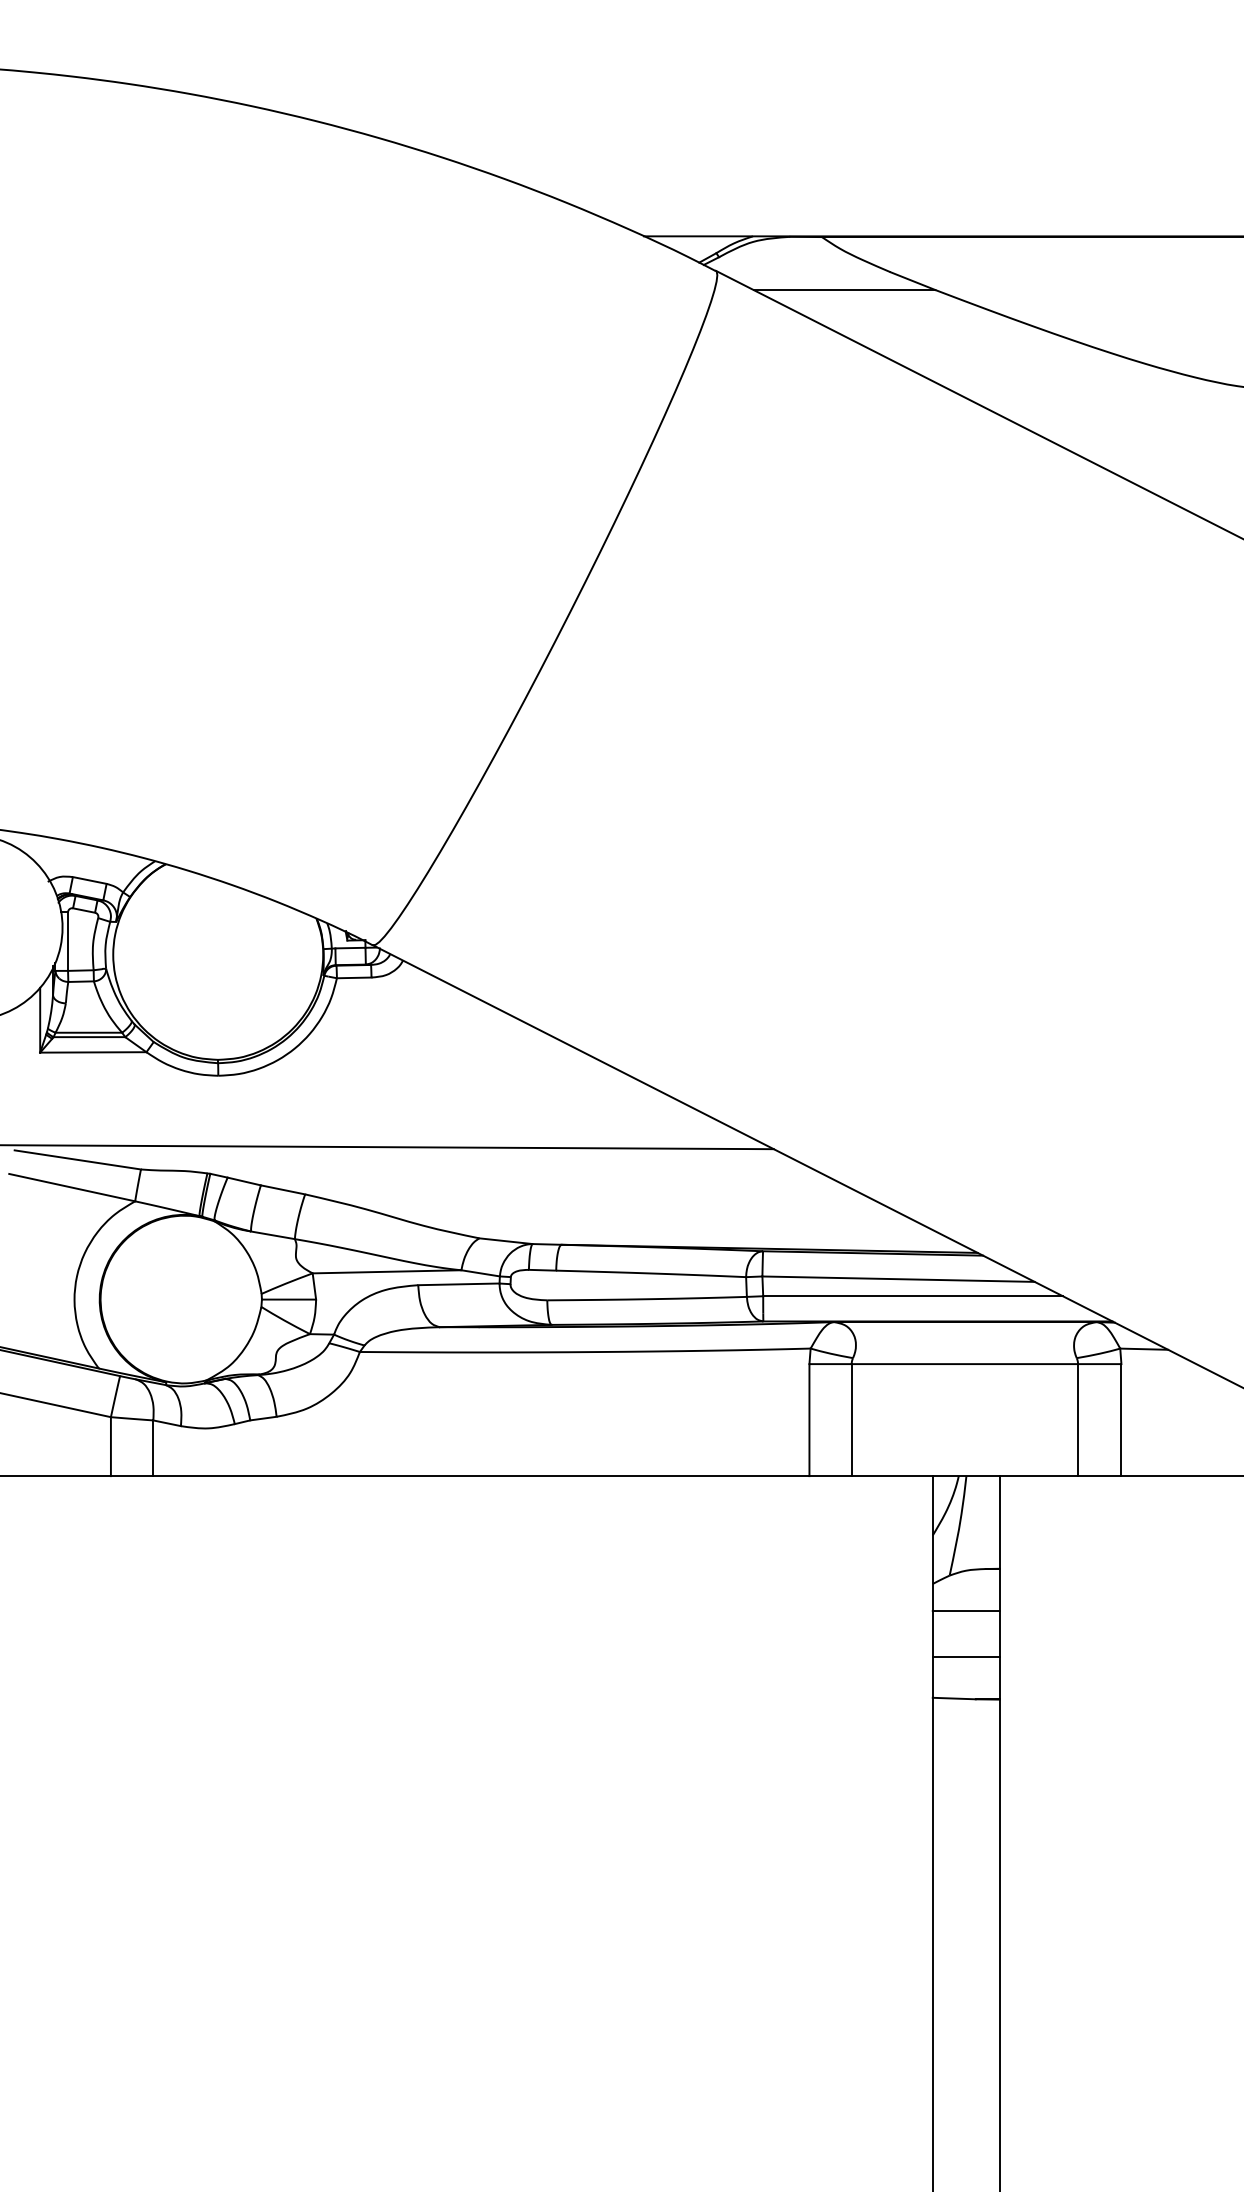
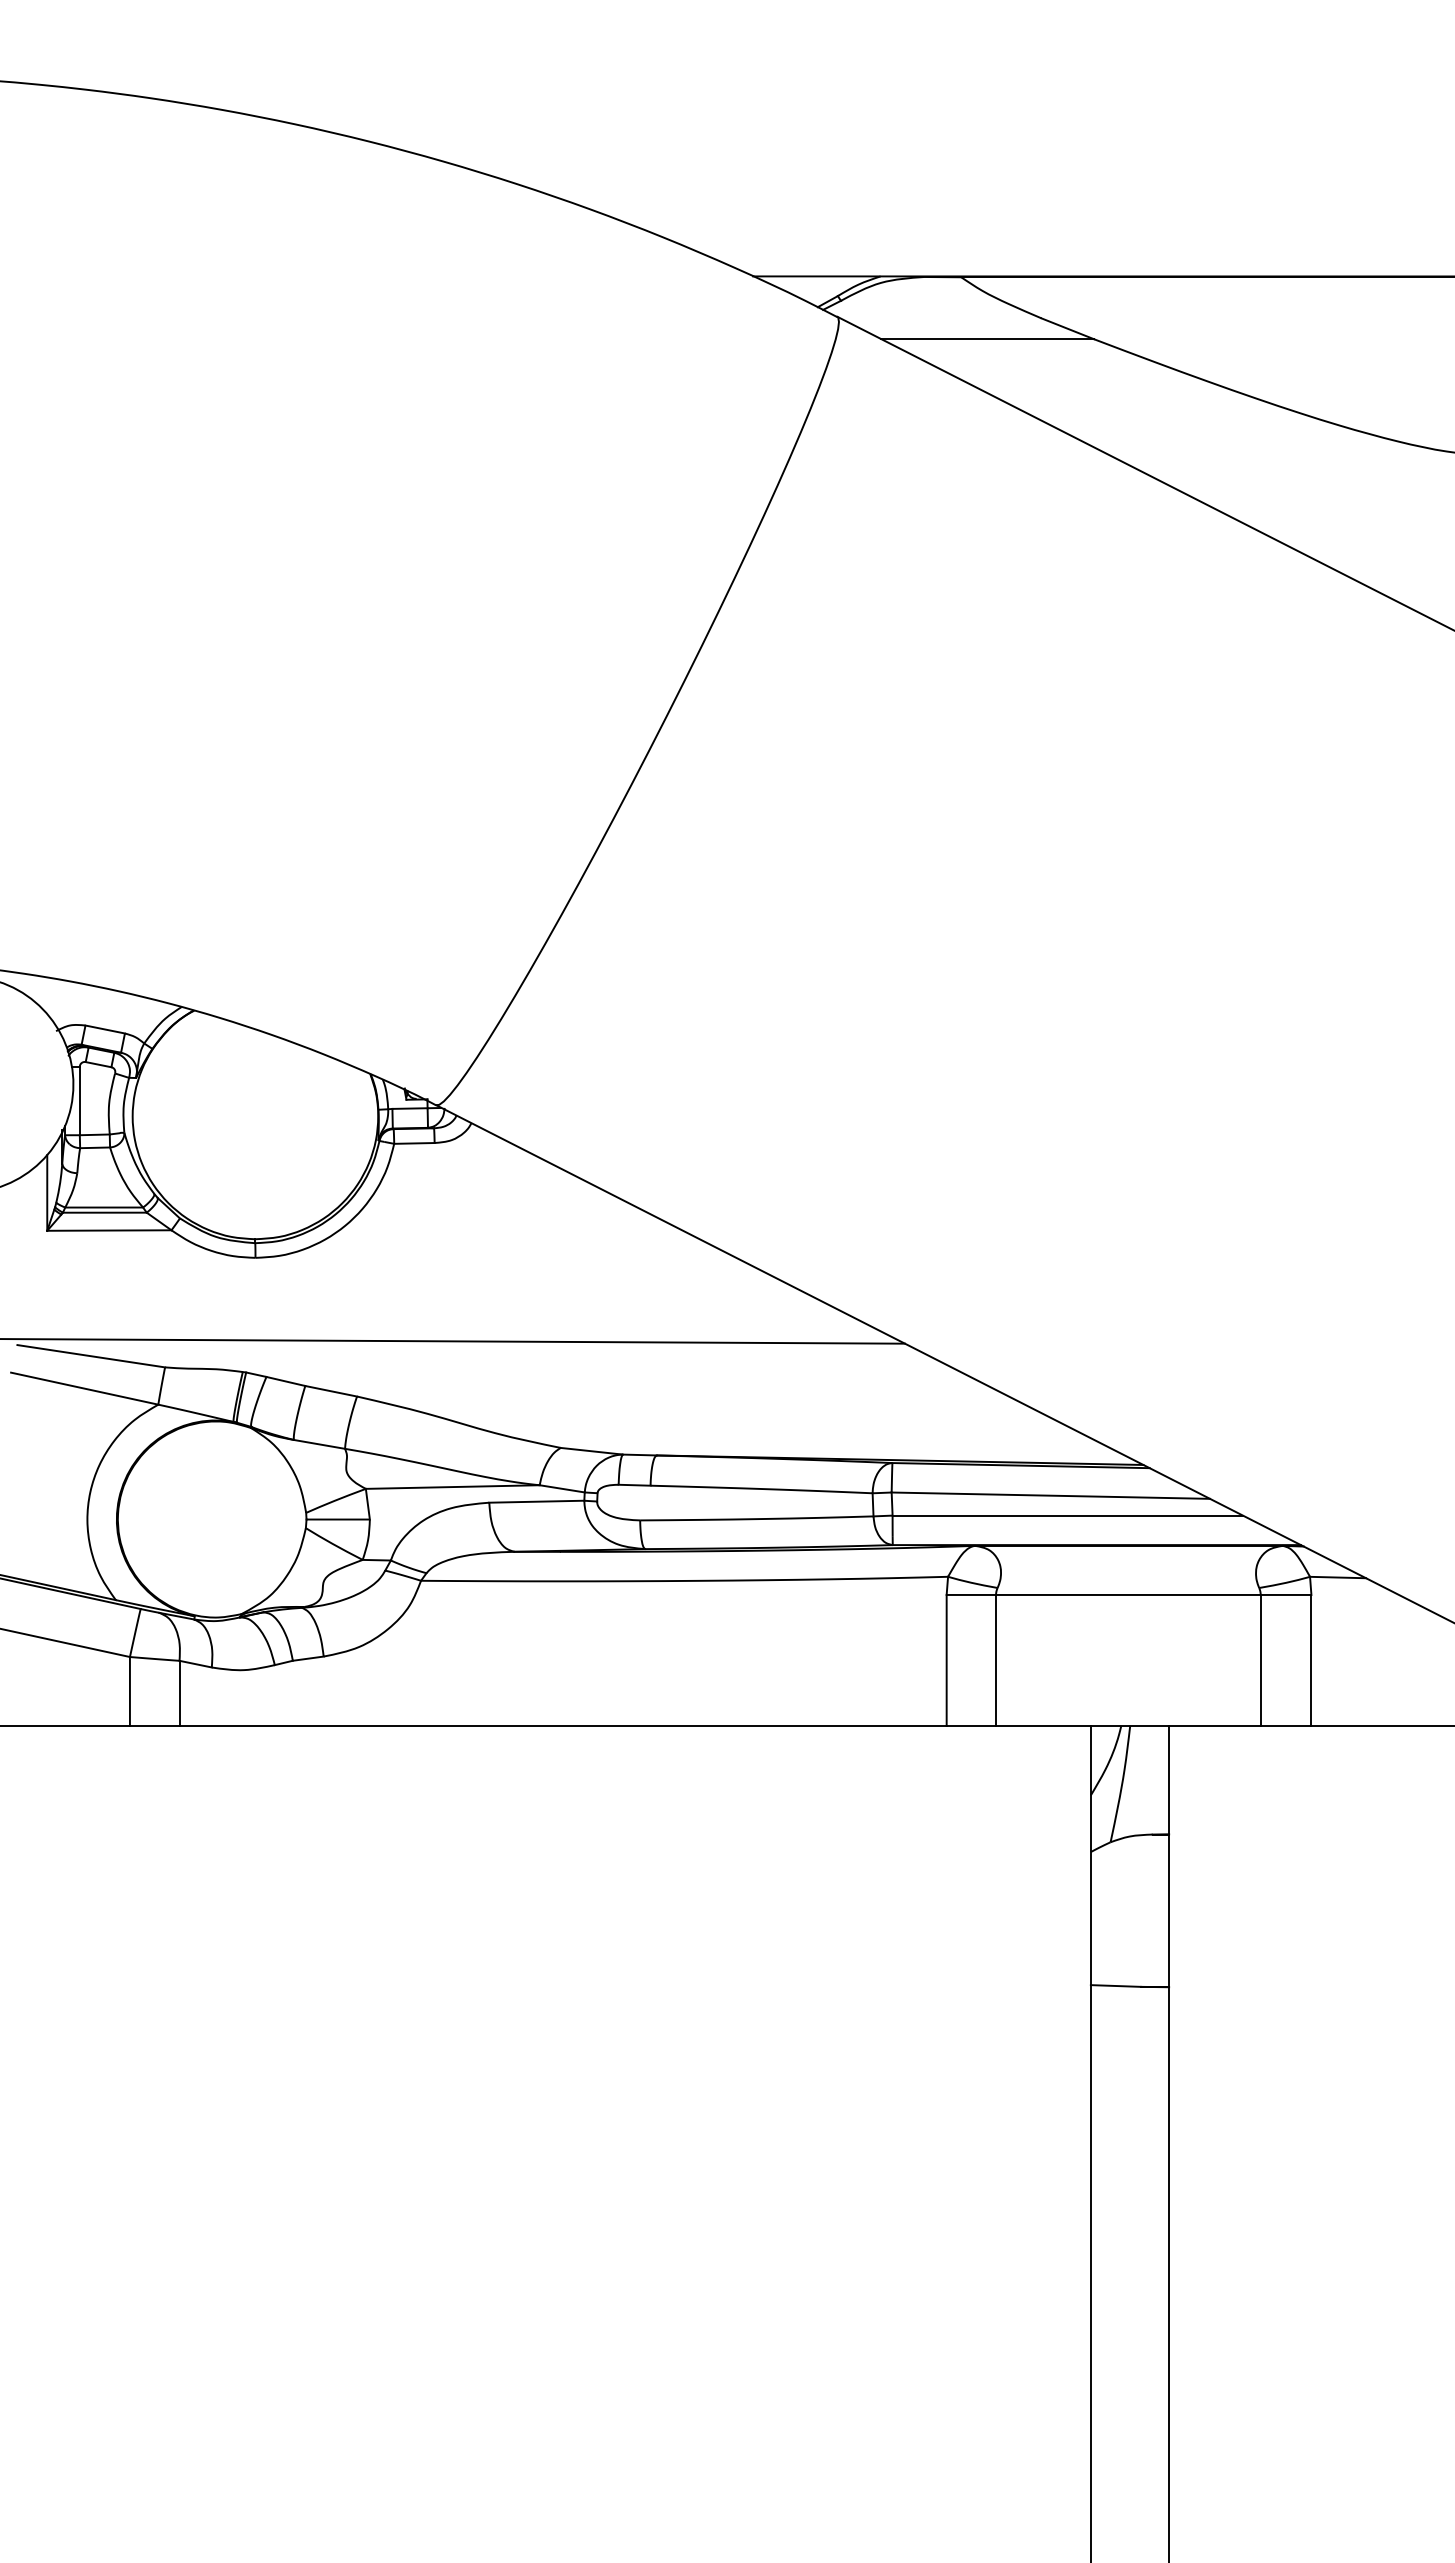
line: (965, 1610) -> (1129, 1883), removed
line: (965, 1657) -> (1129, 1937), removed

